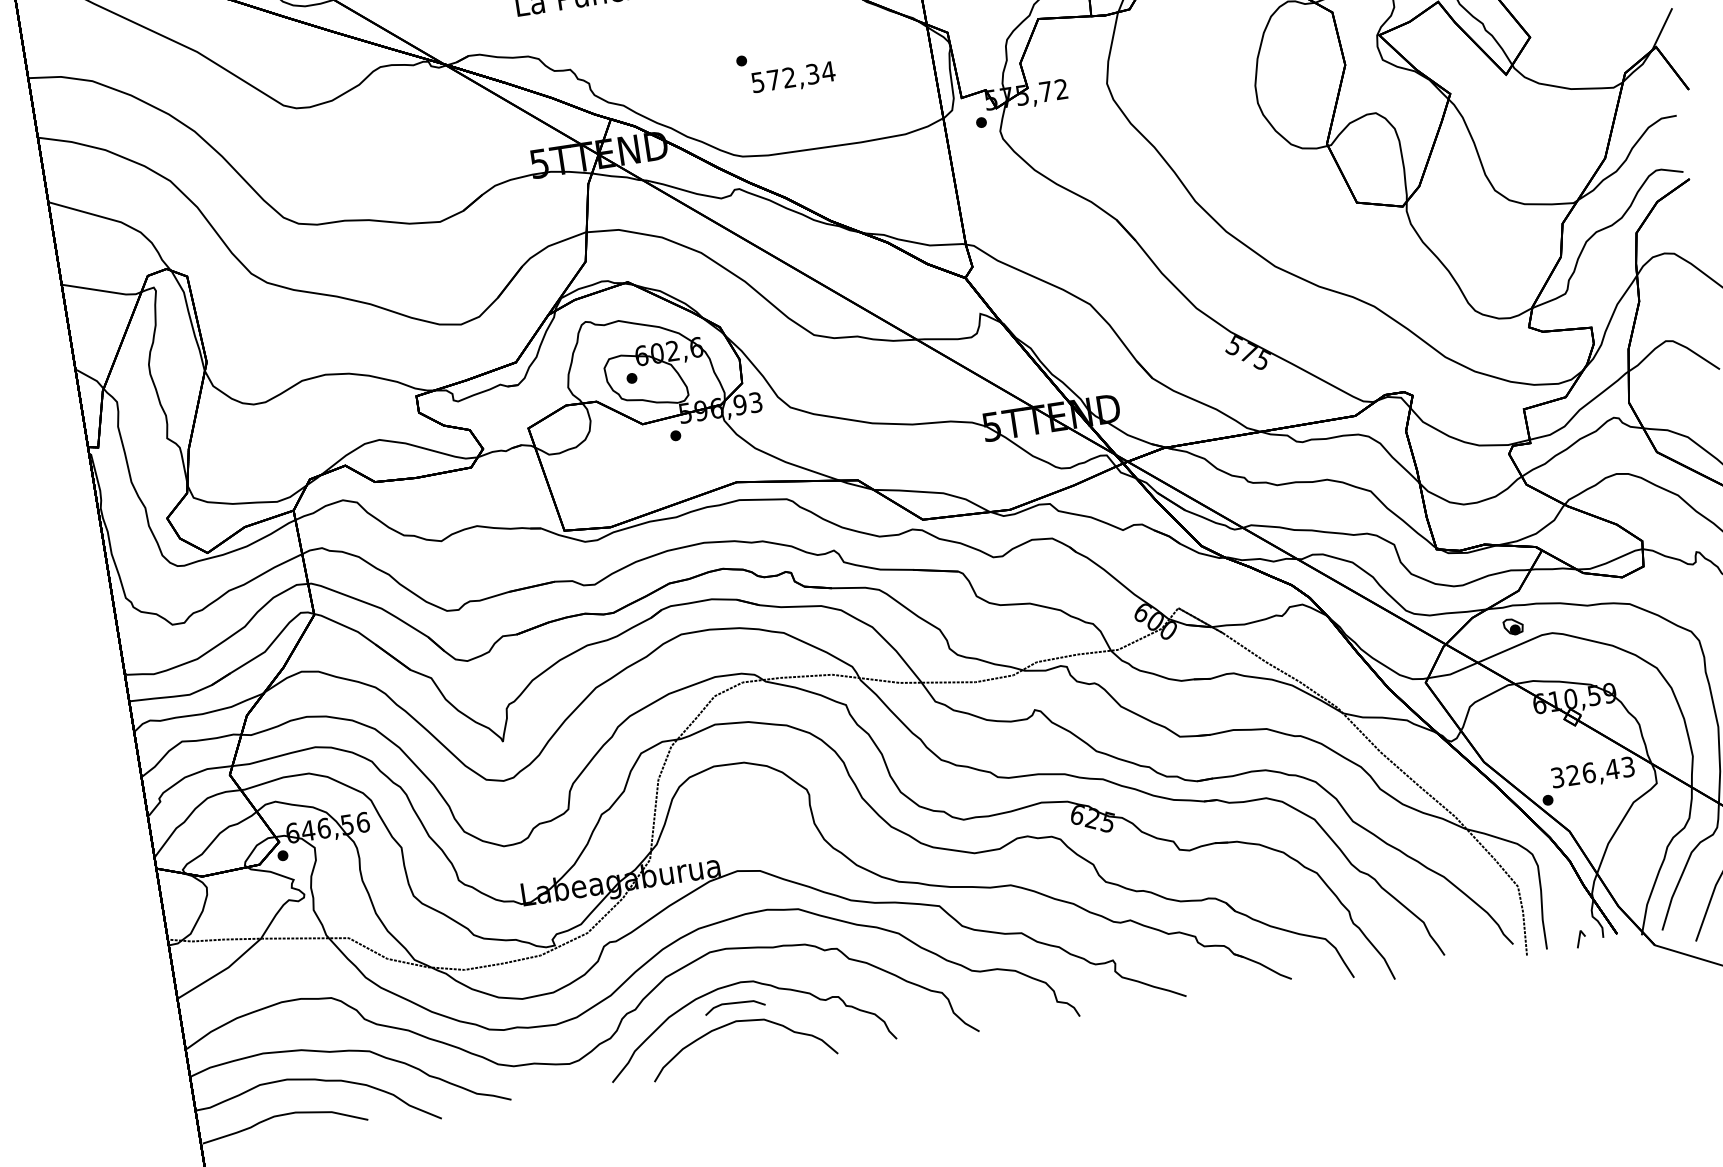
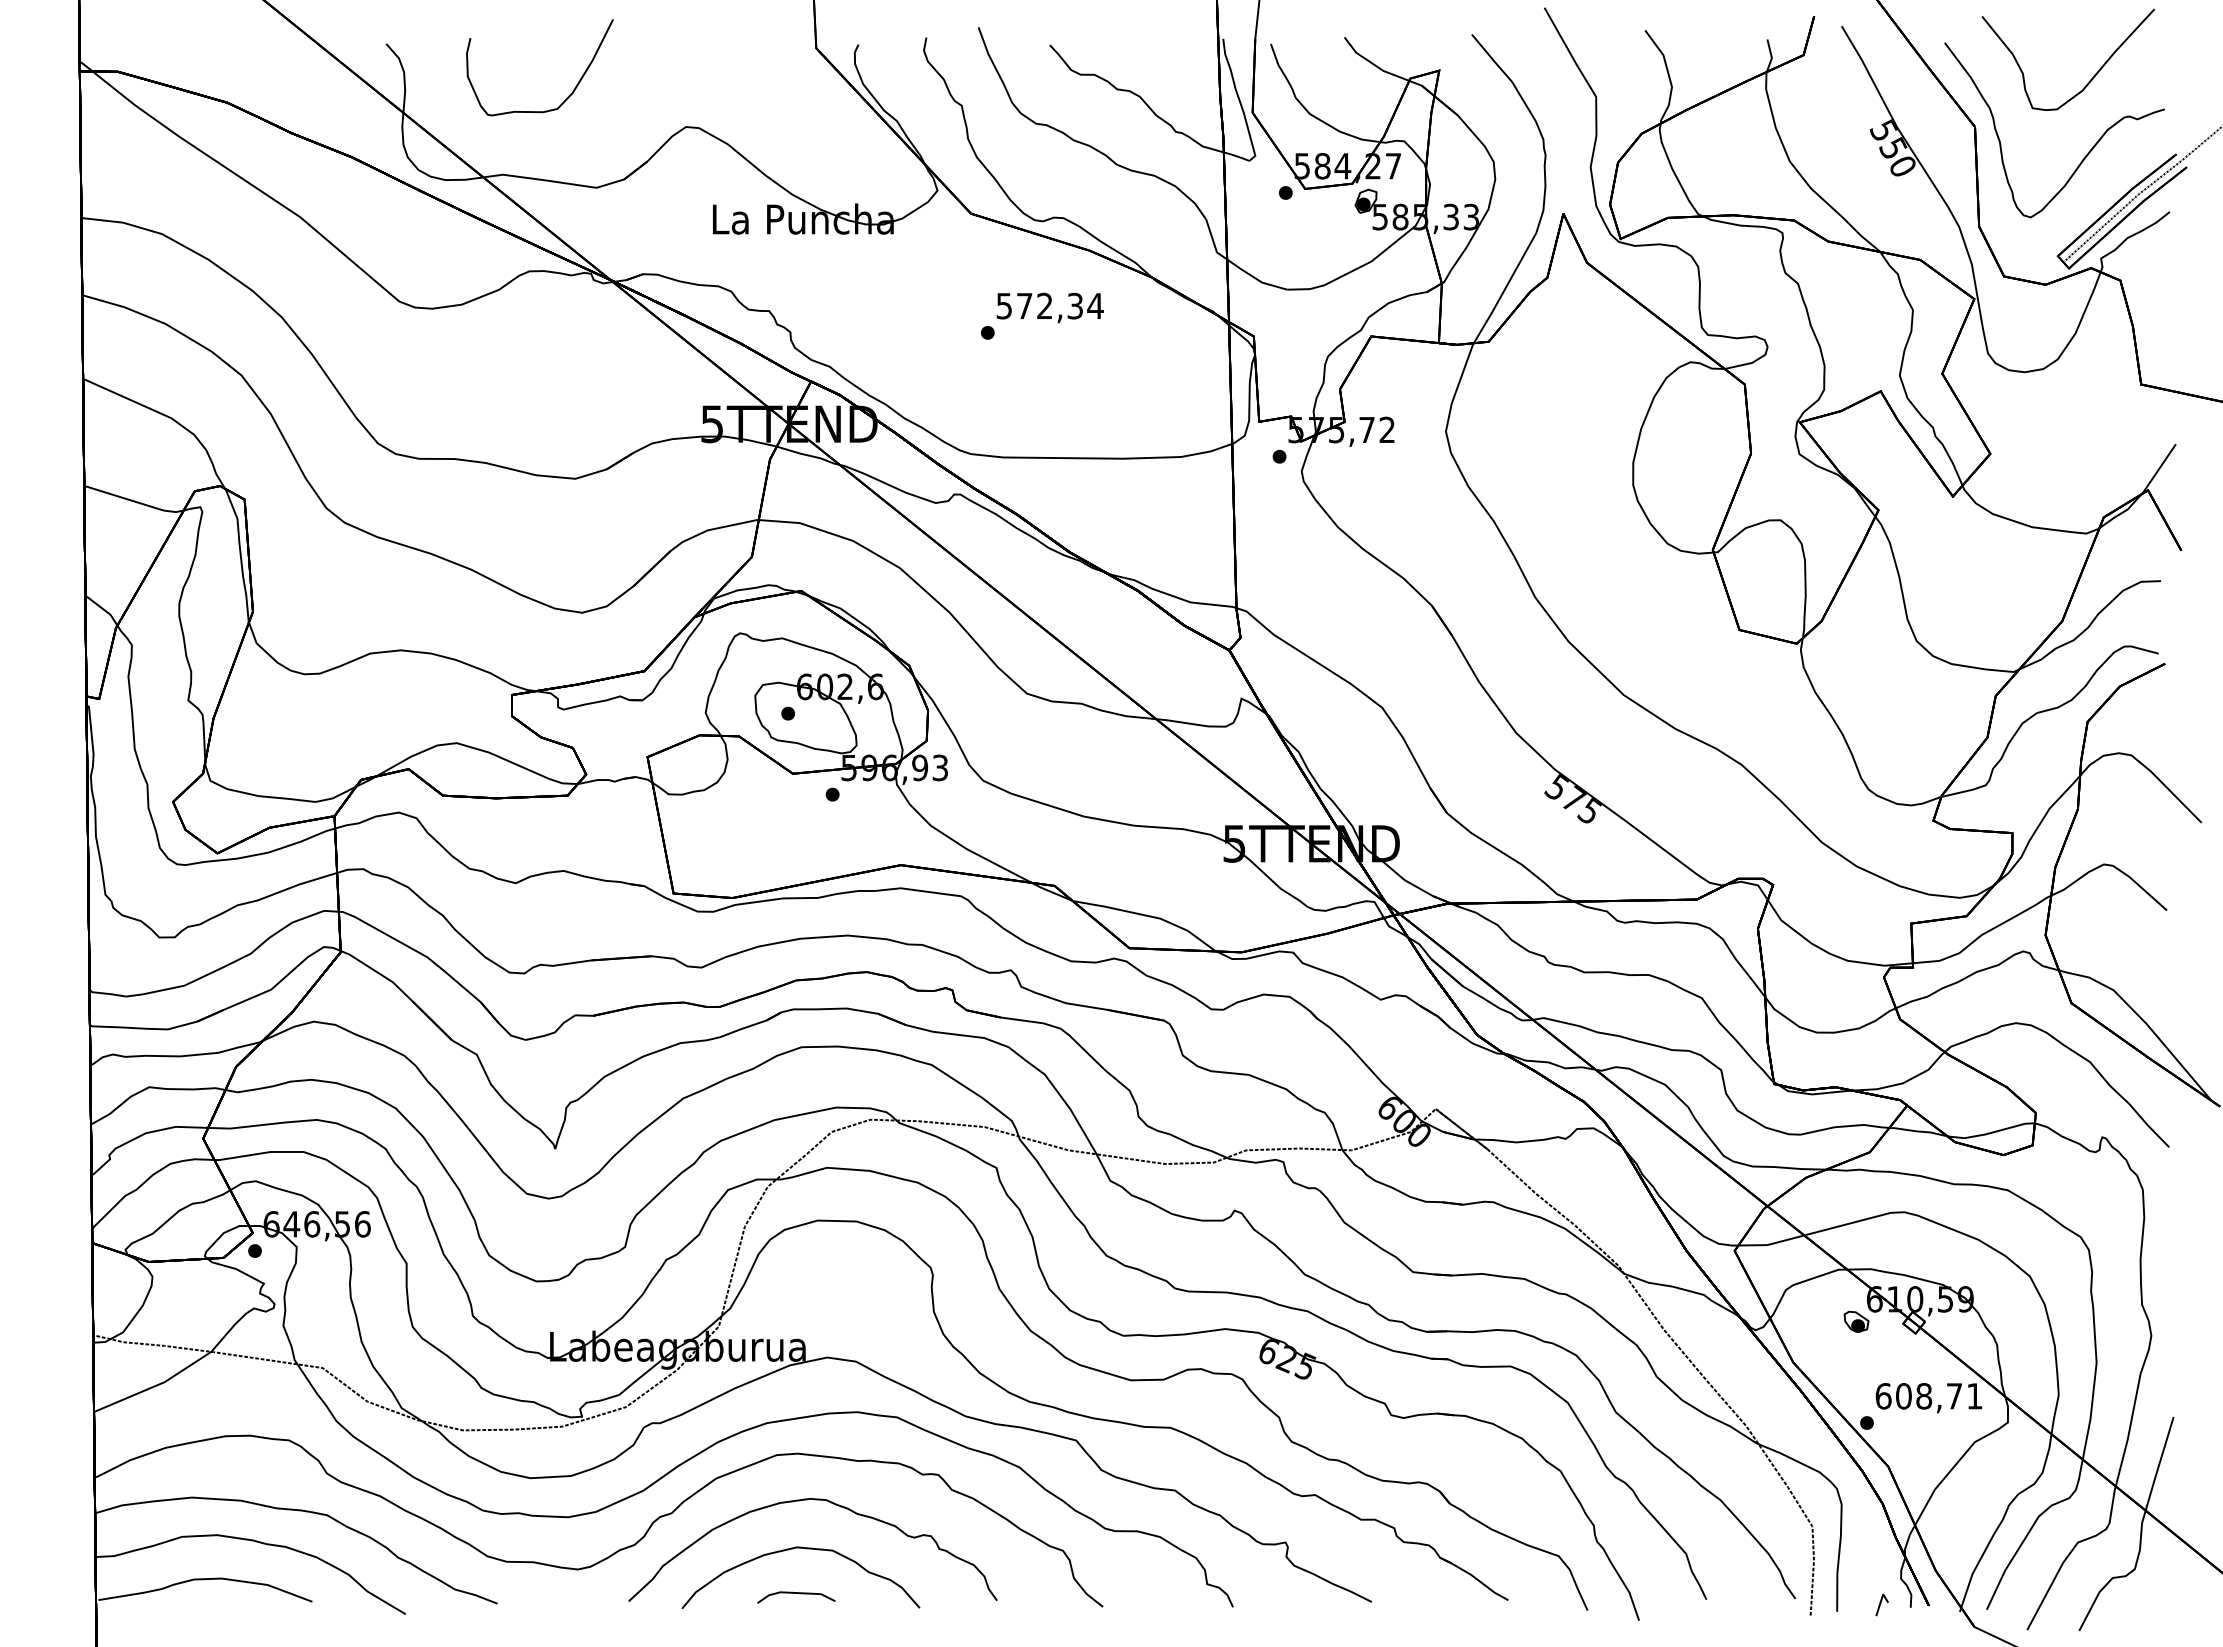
text: (793, 78) -> (1049, 307), moved
part: (1513, 626) -> (1856, 1321), moved
text: (1592, 772) -> (1928, 1396), 326,43 -> 608,71
line: (734, 1003) -> (796, 1593), moved

